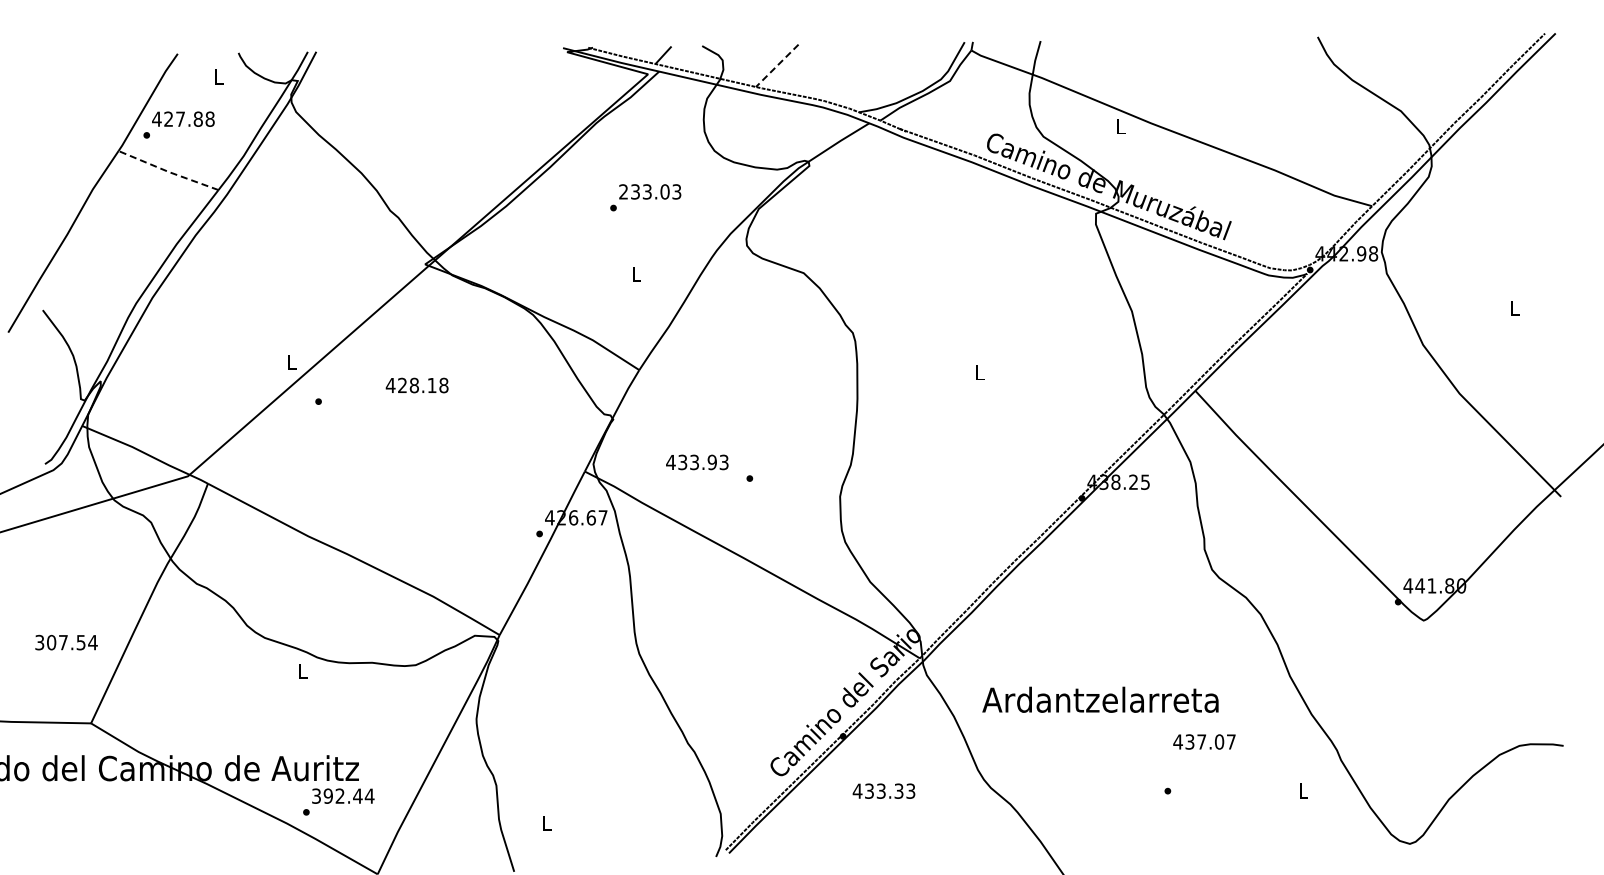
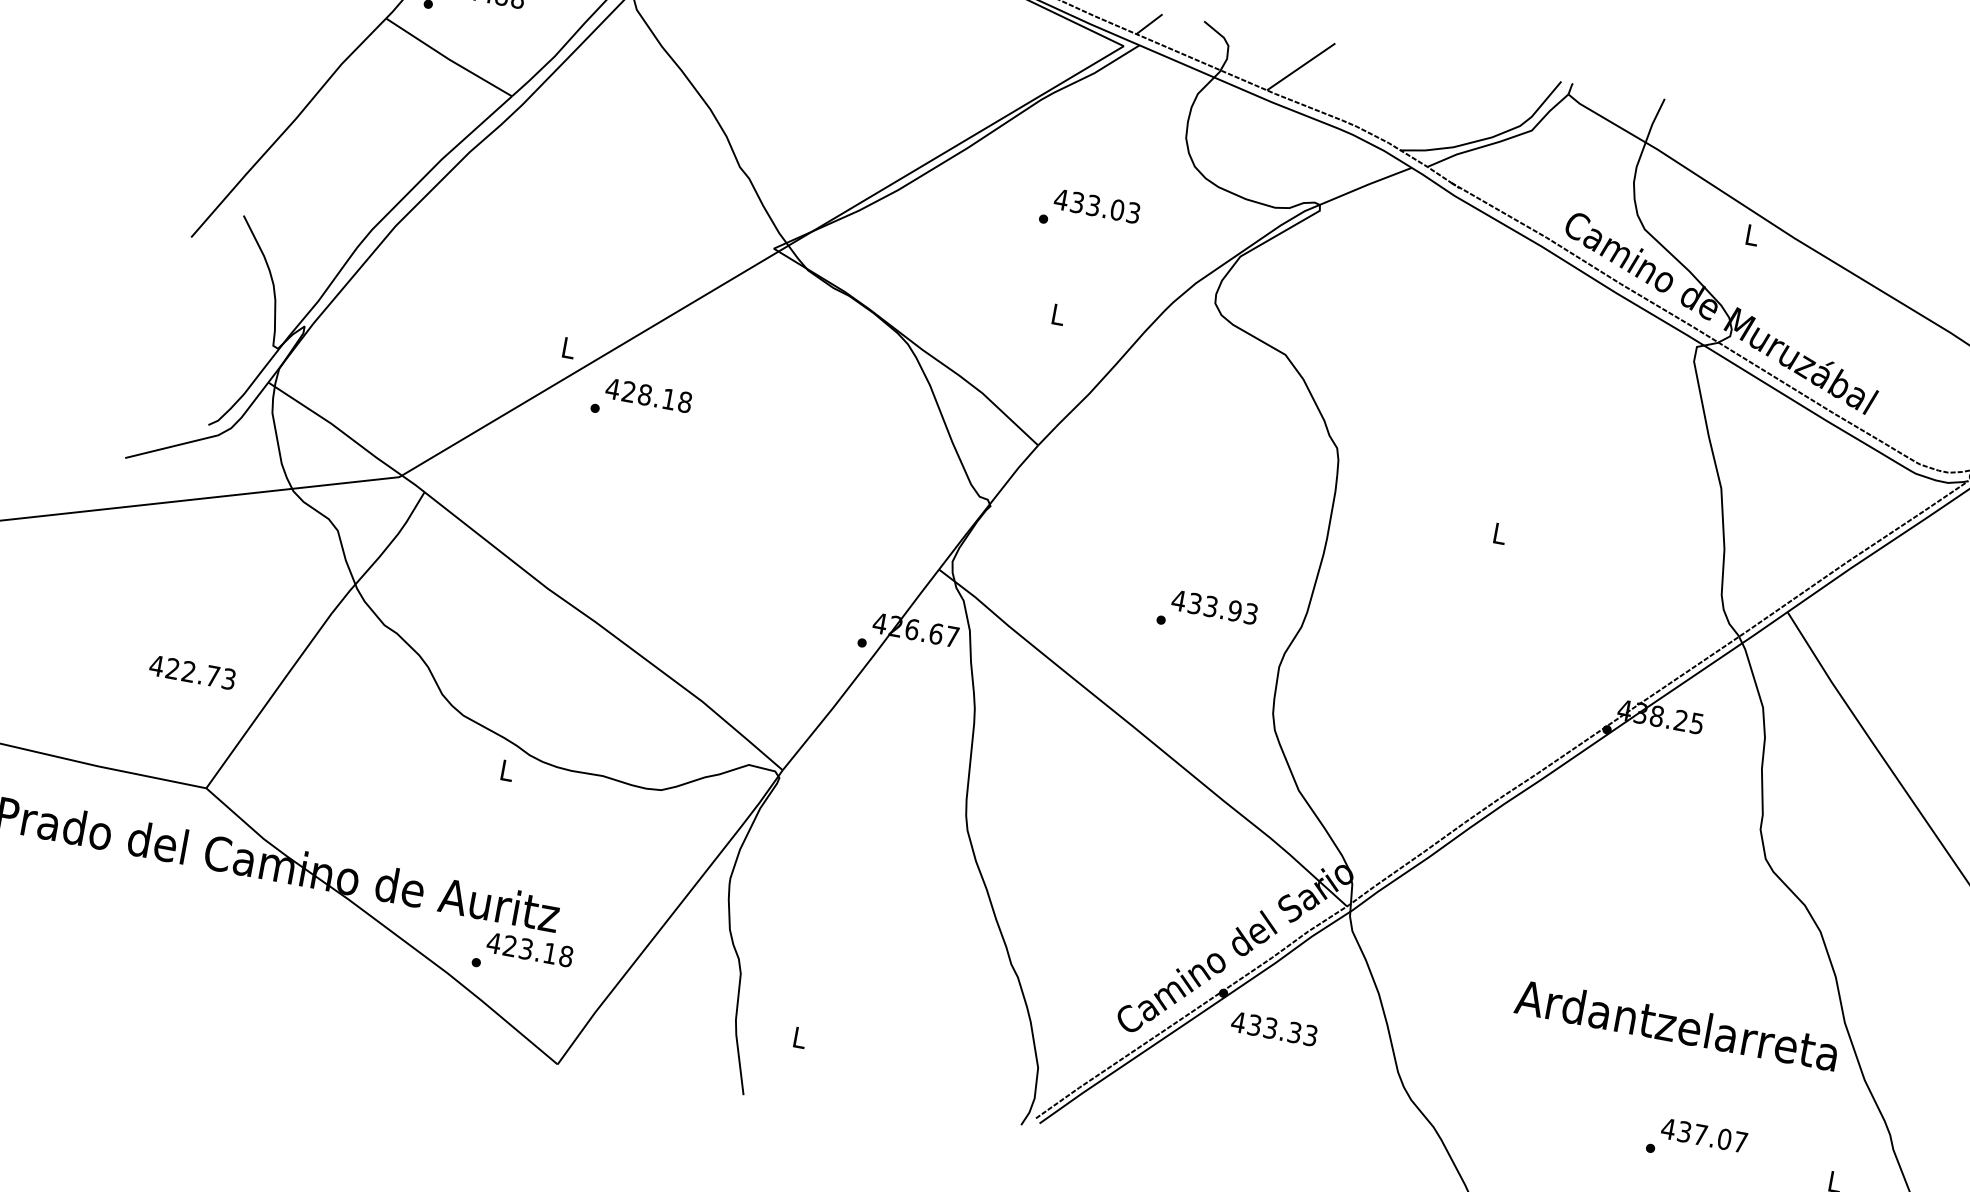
line: (776, 66) -> (1299, 67), dashed -> solid
line: (168, 171) -> (448, 58), dashed -> solid
text: (623, 191) -> (1061, 199), 233.03 -> 433.03
text: (416, 385) -> (647, 395), moved
text: (697, 462) -> (1214, 607), moved
text: (65, 642) -> (191, 672), 307.54 -> 422.73
text: (1100, 699) -> (1676, 1024), moved
text: (1204, 741) -> (1704, 1134), moved
text: (883, 790) -> (1273, 1027), moved
text: (342, 795) -> (529, 948), 392.44 -> 423.18

